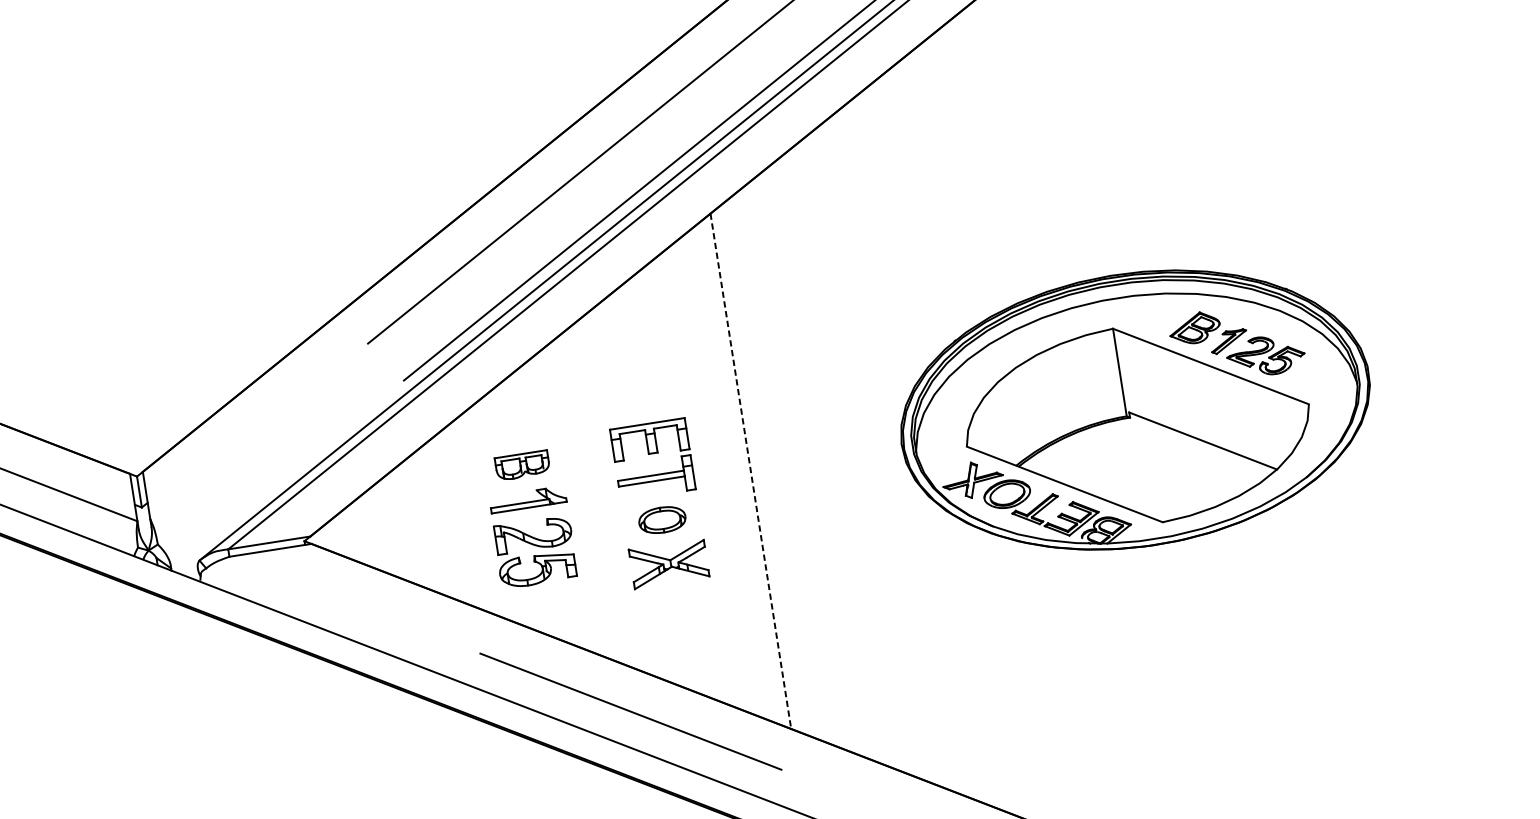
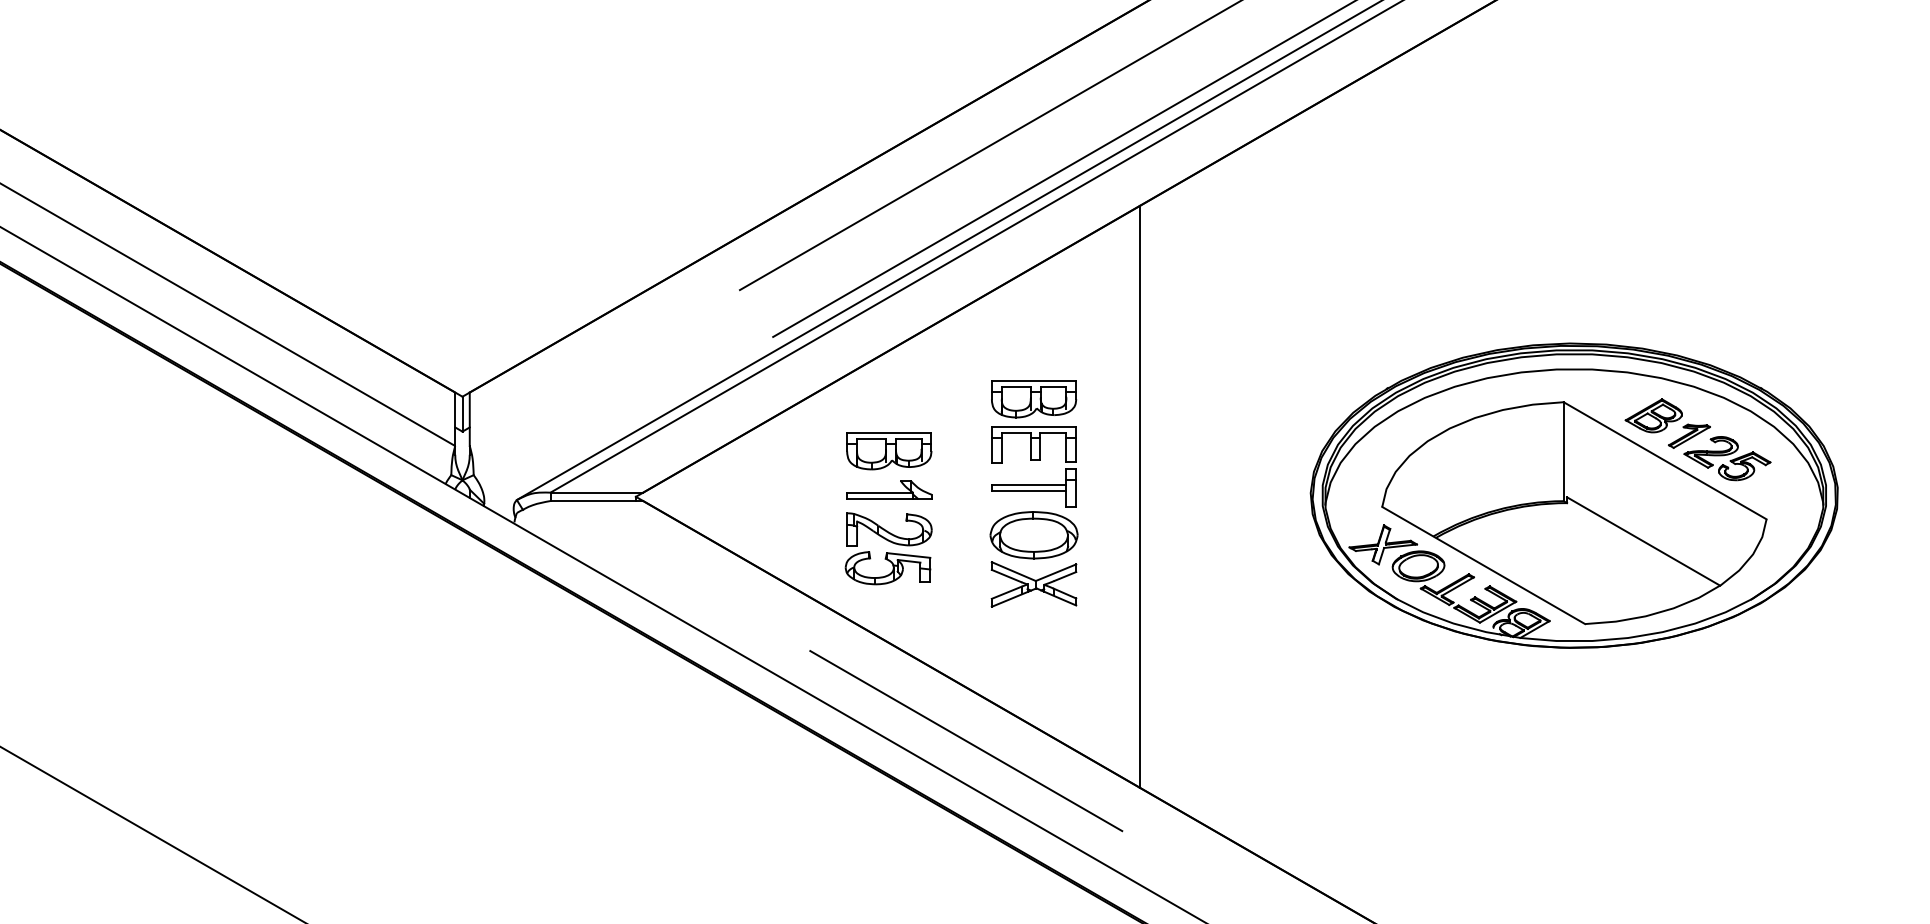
part: (643, 399) -> (1034, 399), added
part: (522, 465) -> (889, 451), size x1.43
line: (750, 471) -> (1139, 496), dashed -> solid
part: (661, 520) -> (1033, 535), size x1.67

